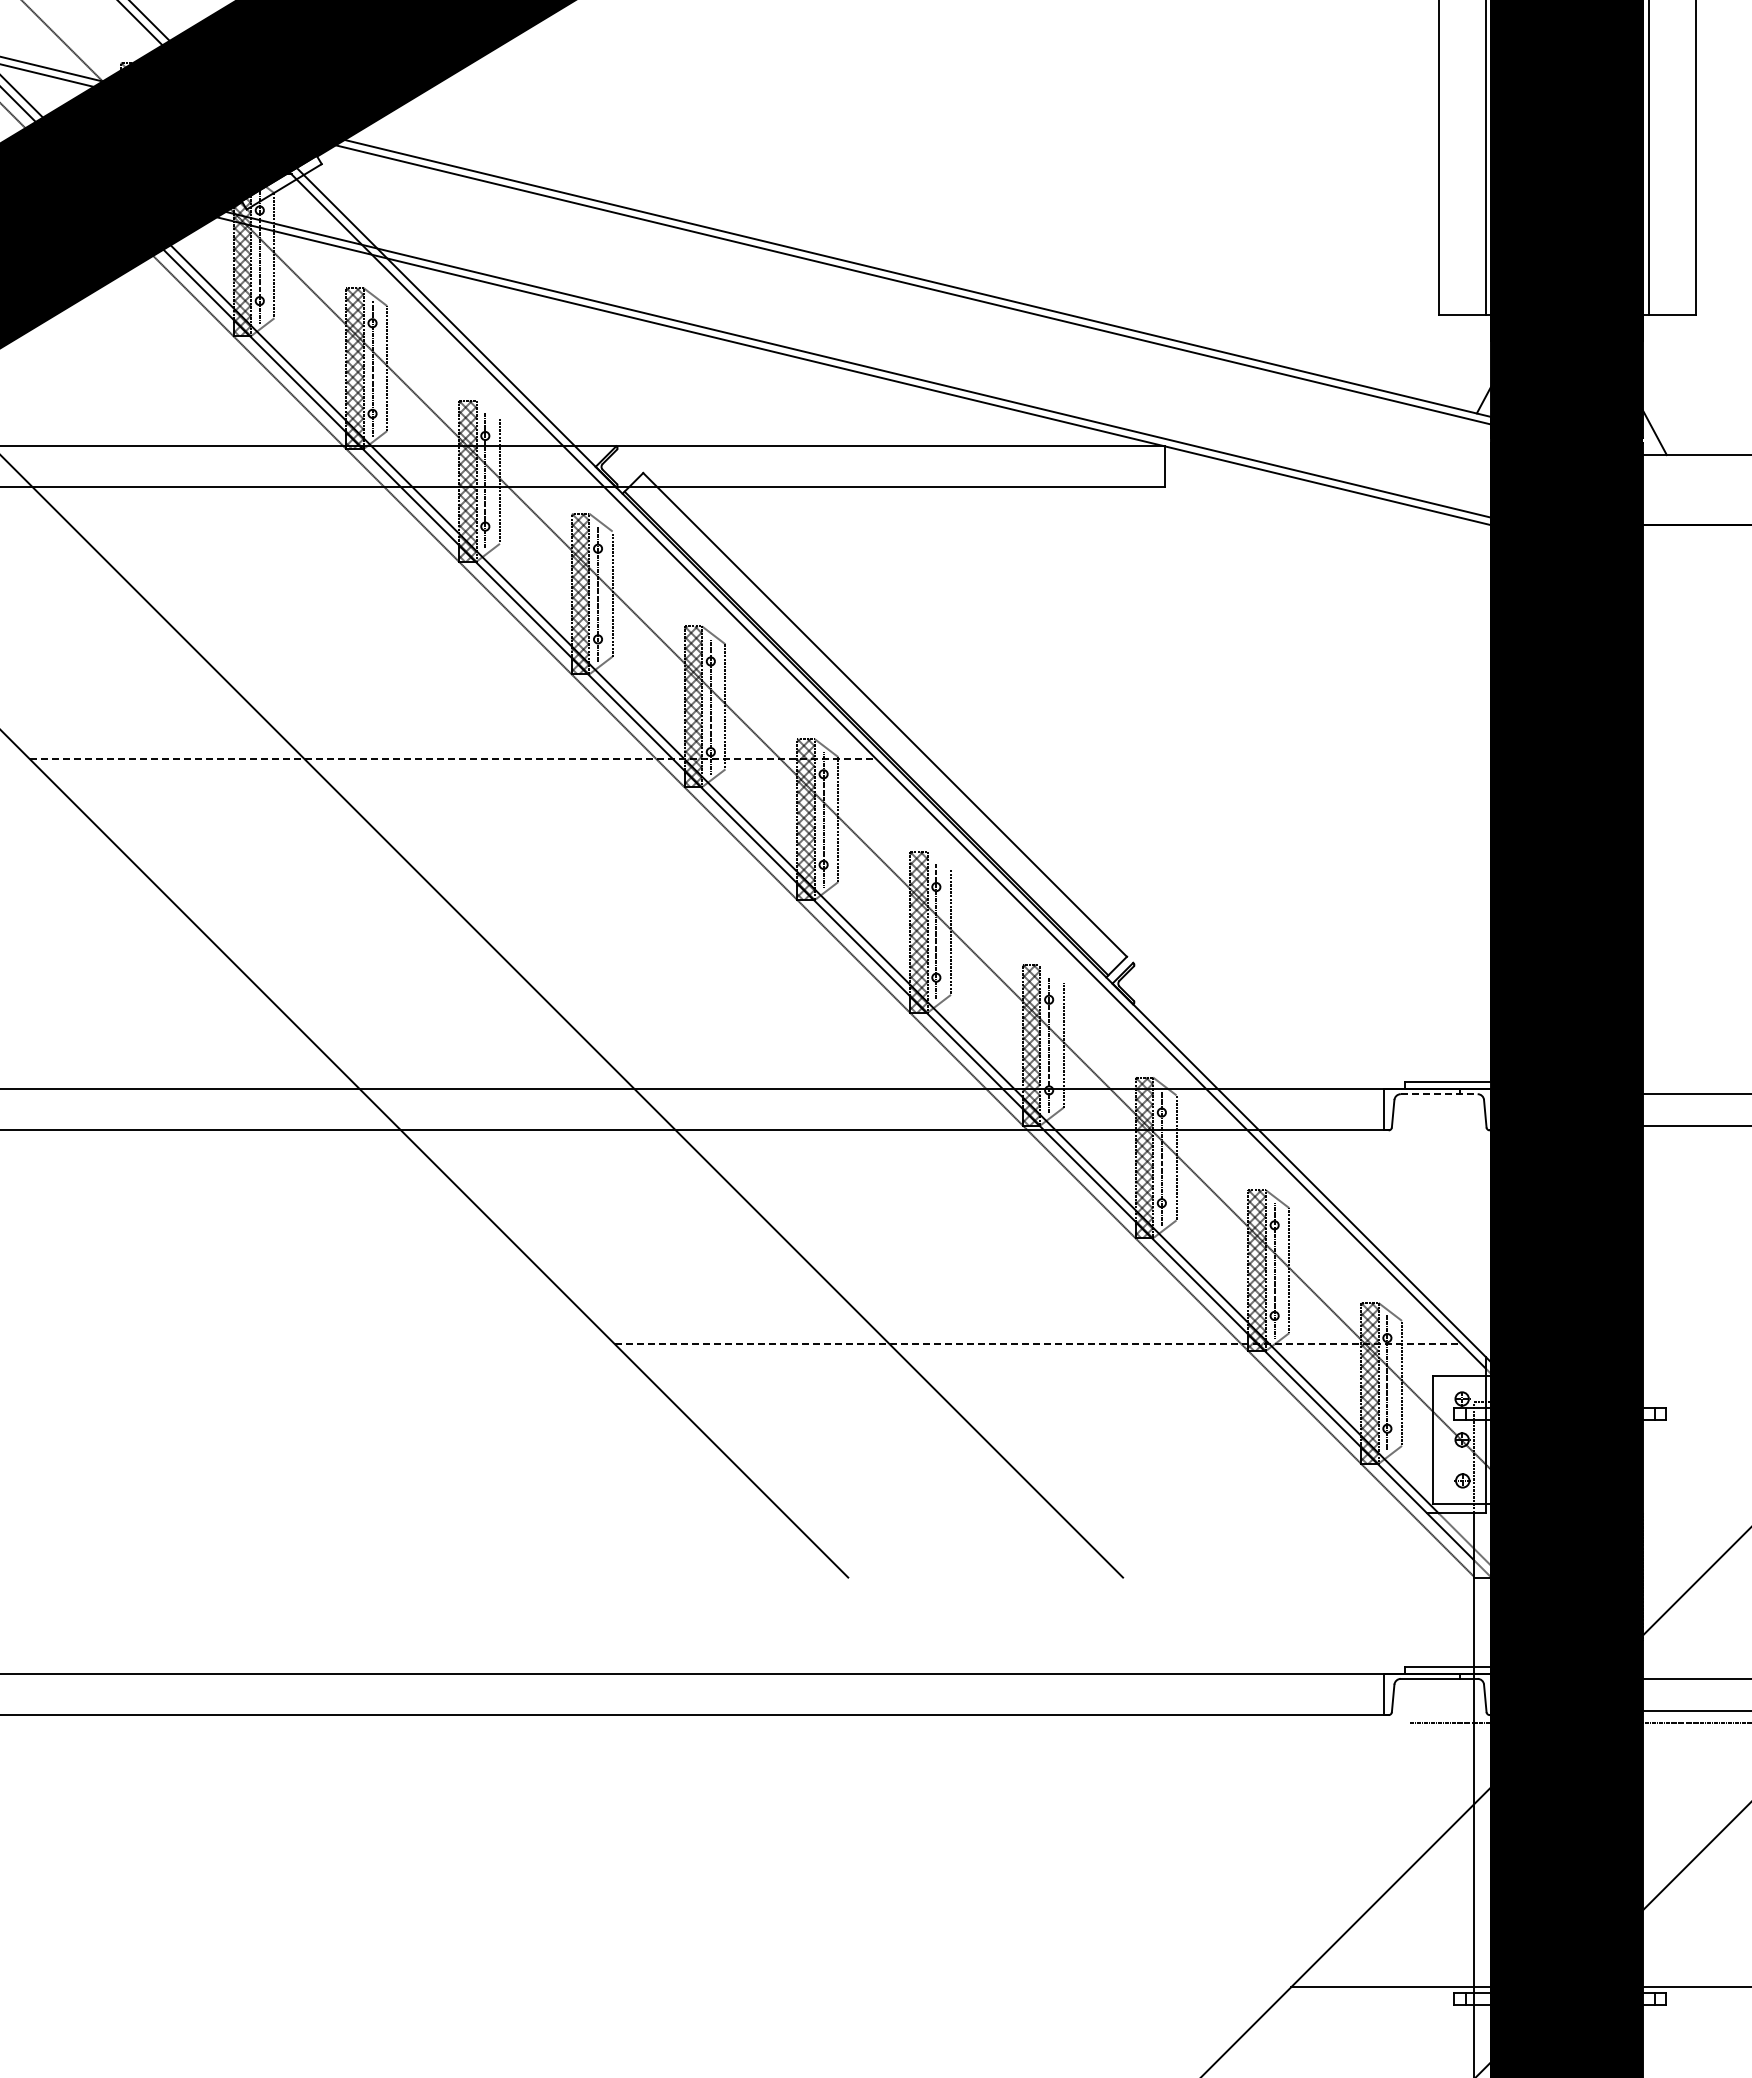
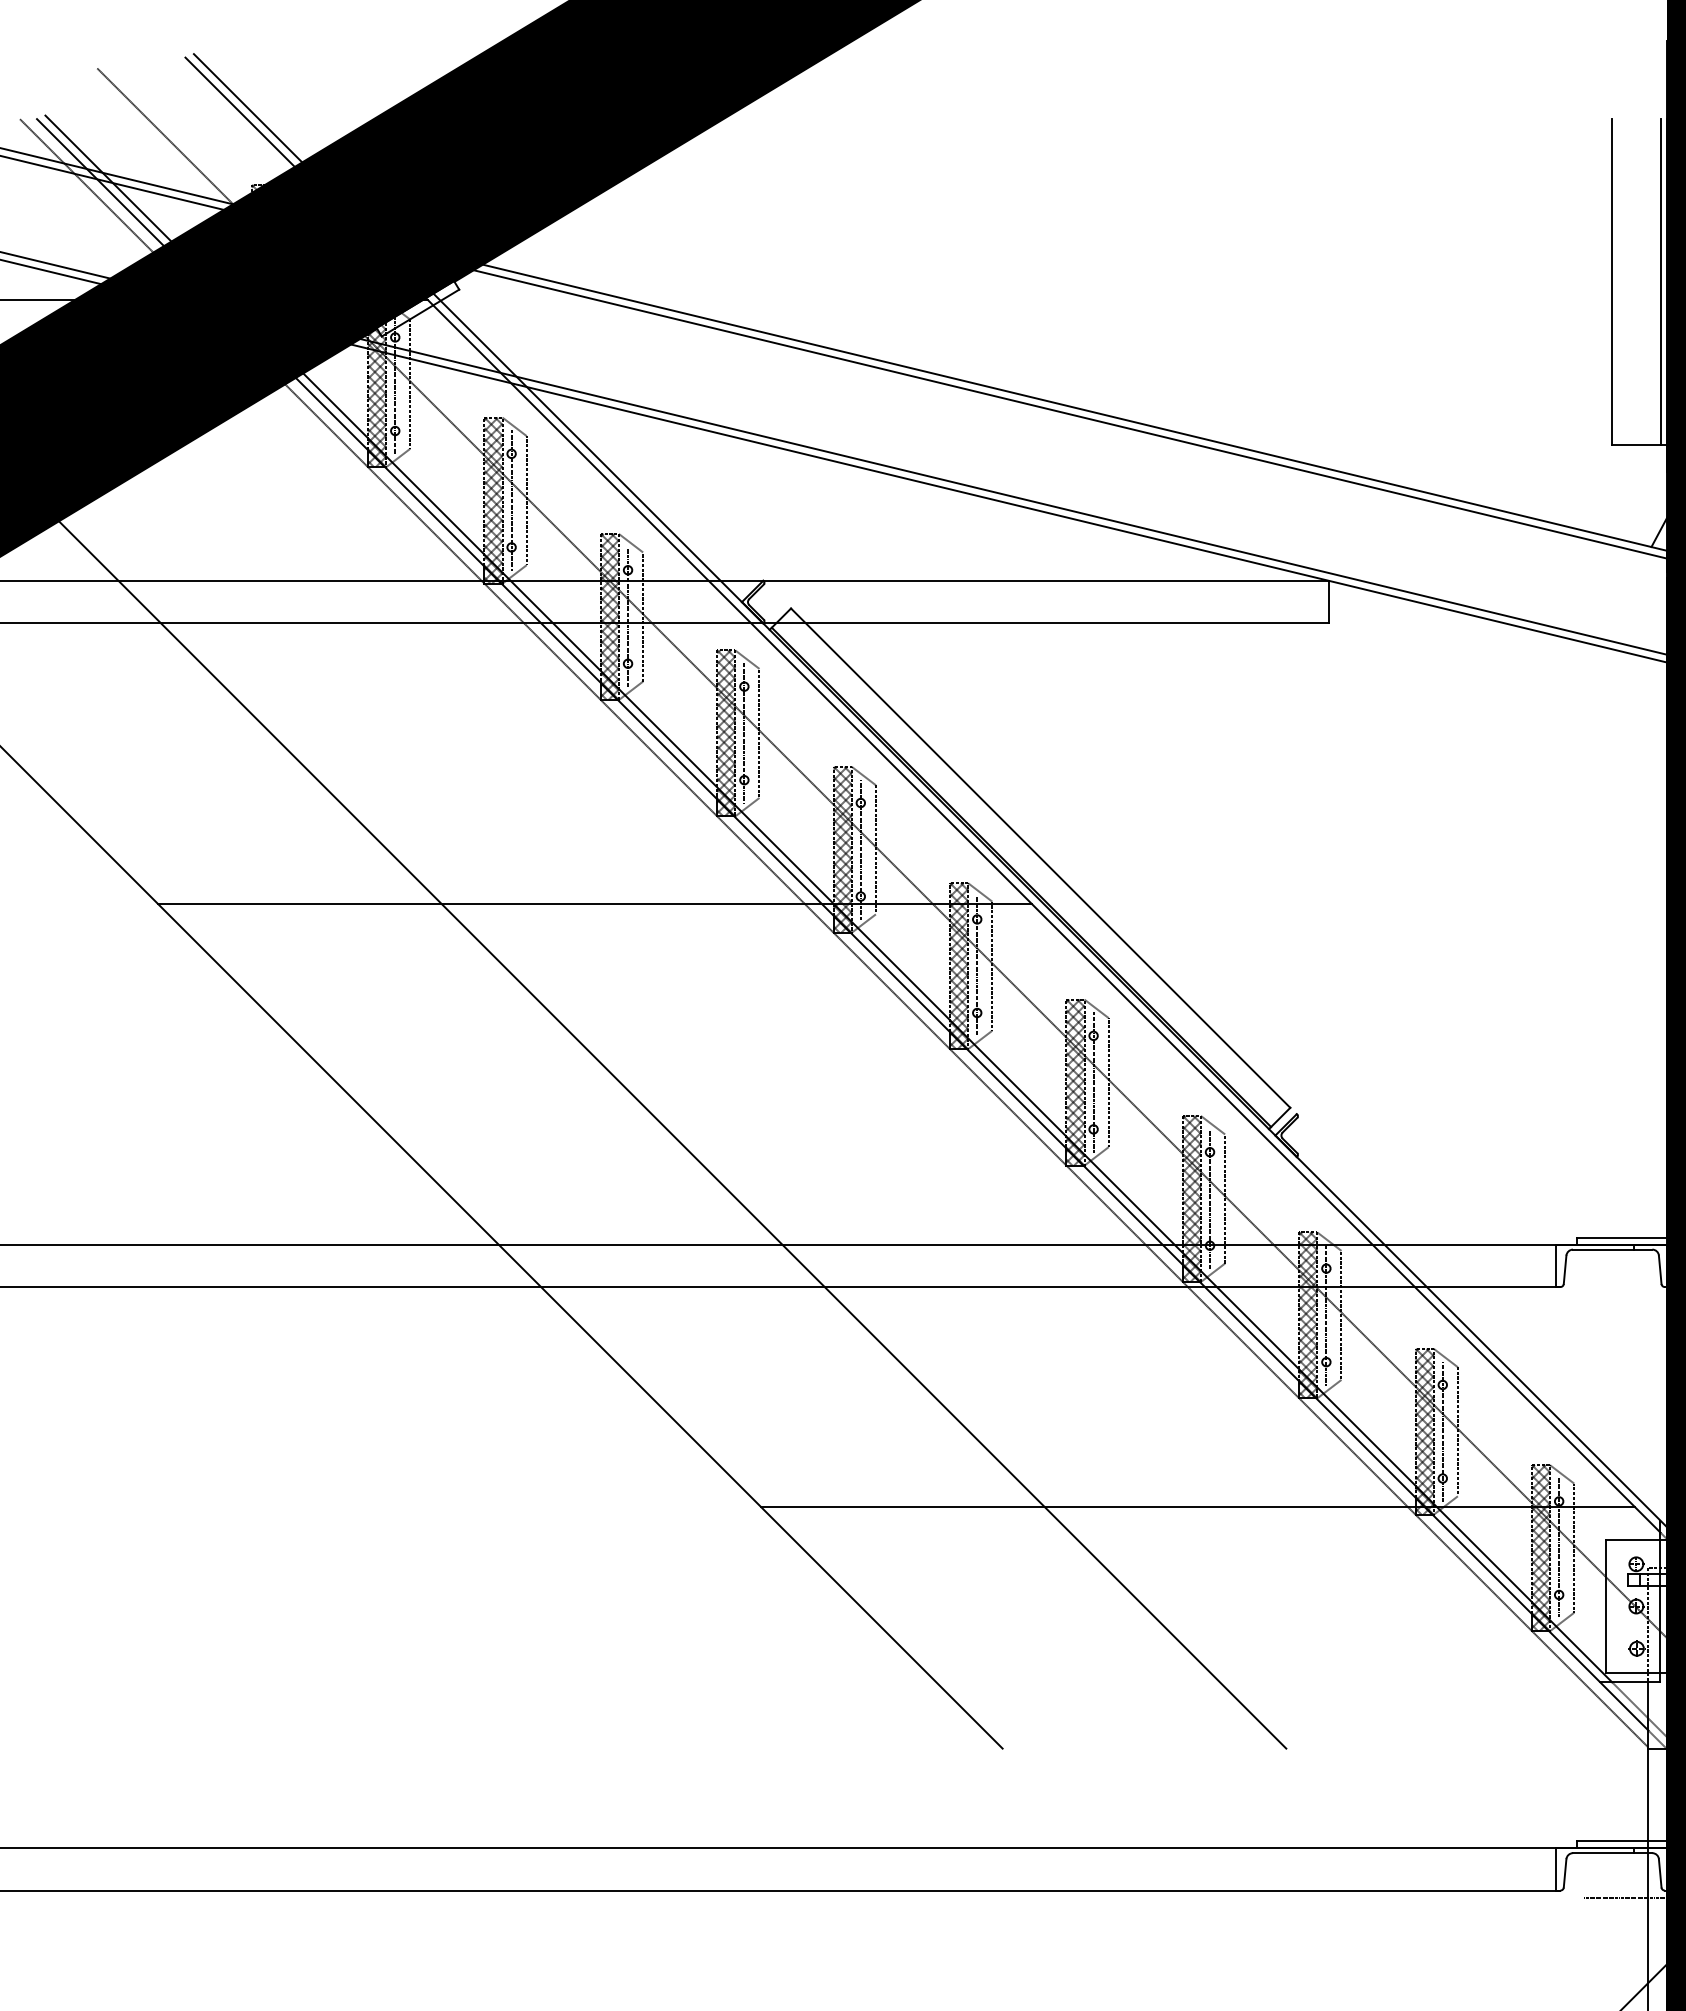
line: (487, 409) -> (630, 542), added
line: (453, 759) -> (595, 904), dashed -> solid
line: (938, 860) -> (1095, 1008), added
line: (1051, 973) -> (1212, 1125), added
line: (1439, 1094) -> (1612, 1249), dashed -> solid
line: (1038, 1343) -> (1199, 1506), dashed -> solid

